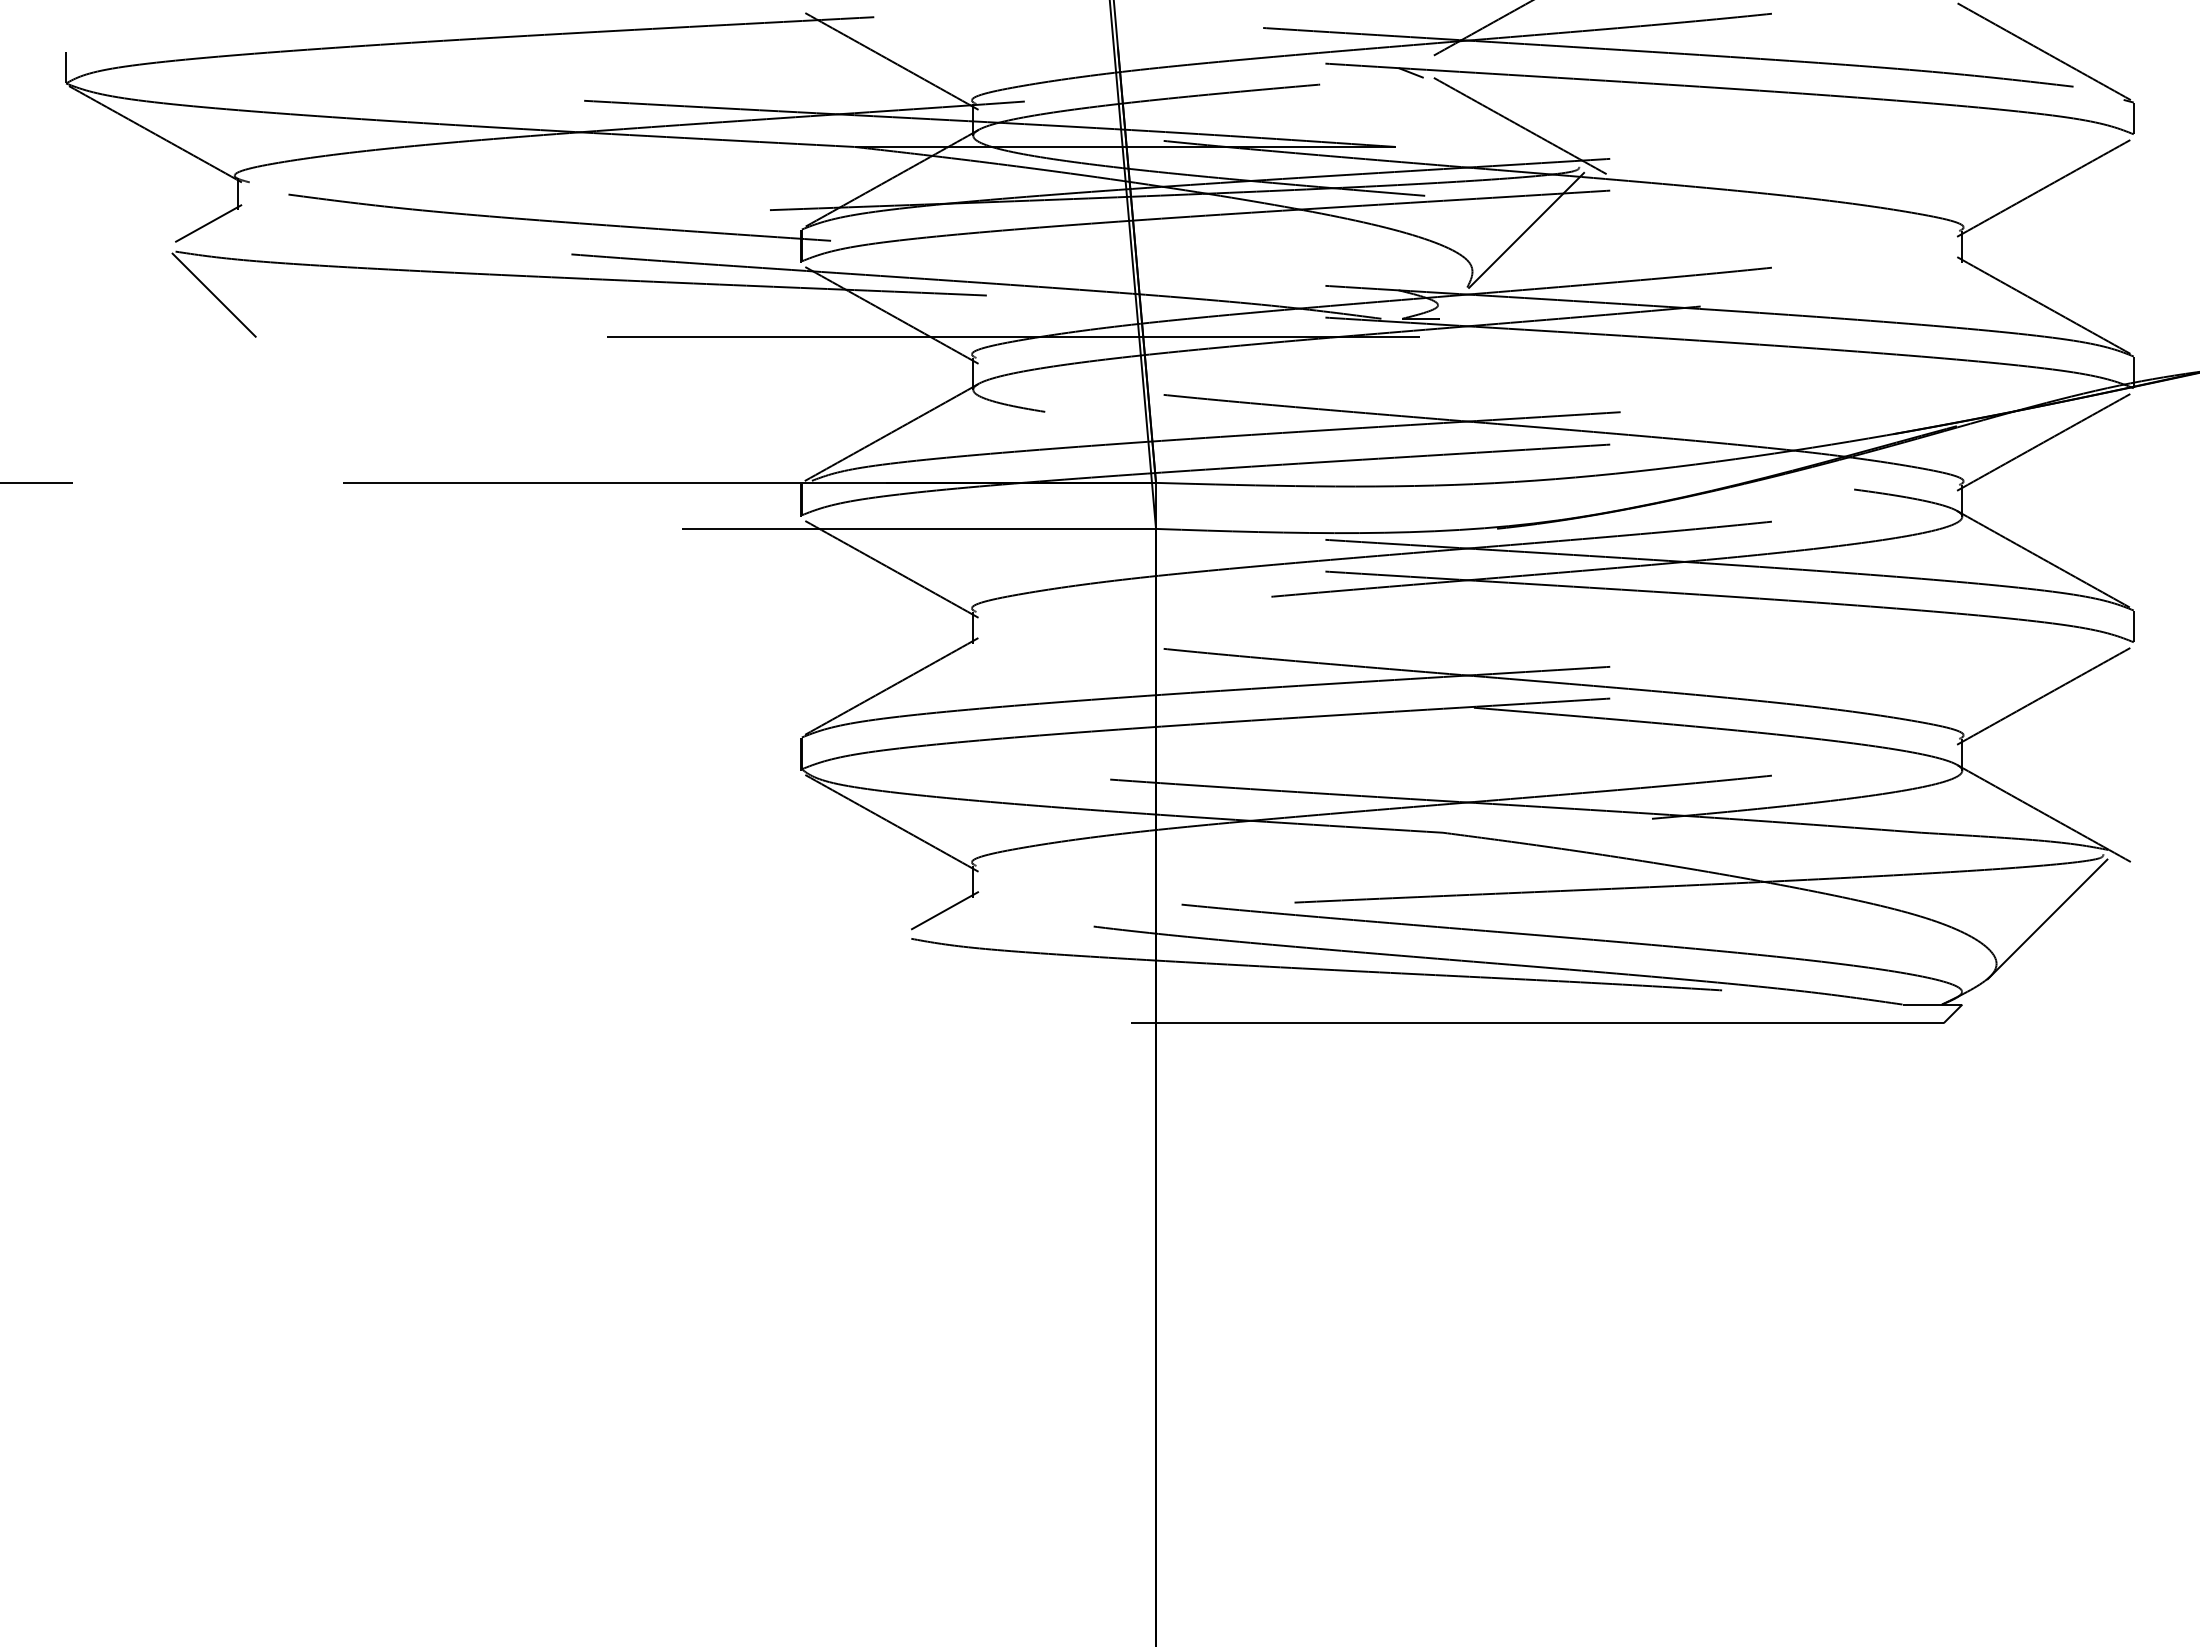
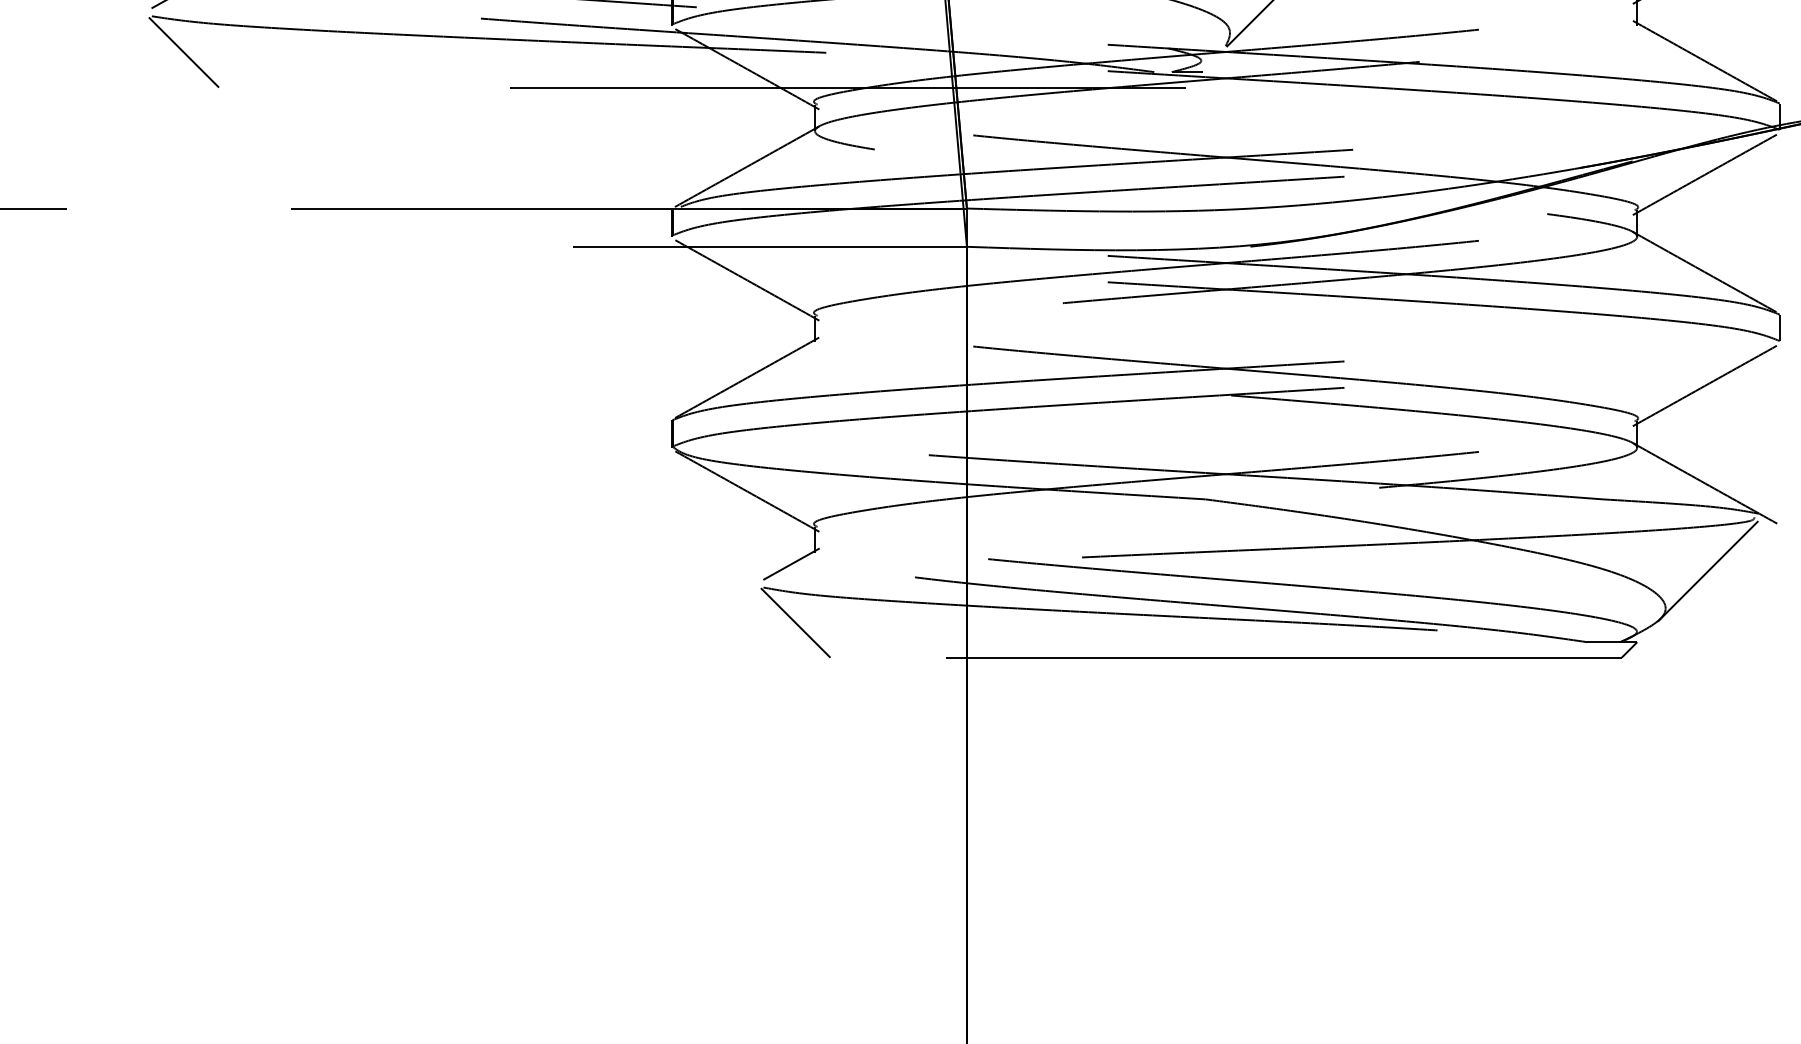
line: (949, 981) -> (795, 623), added

